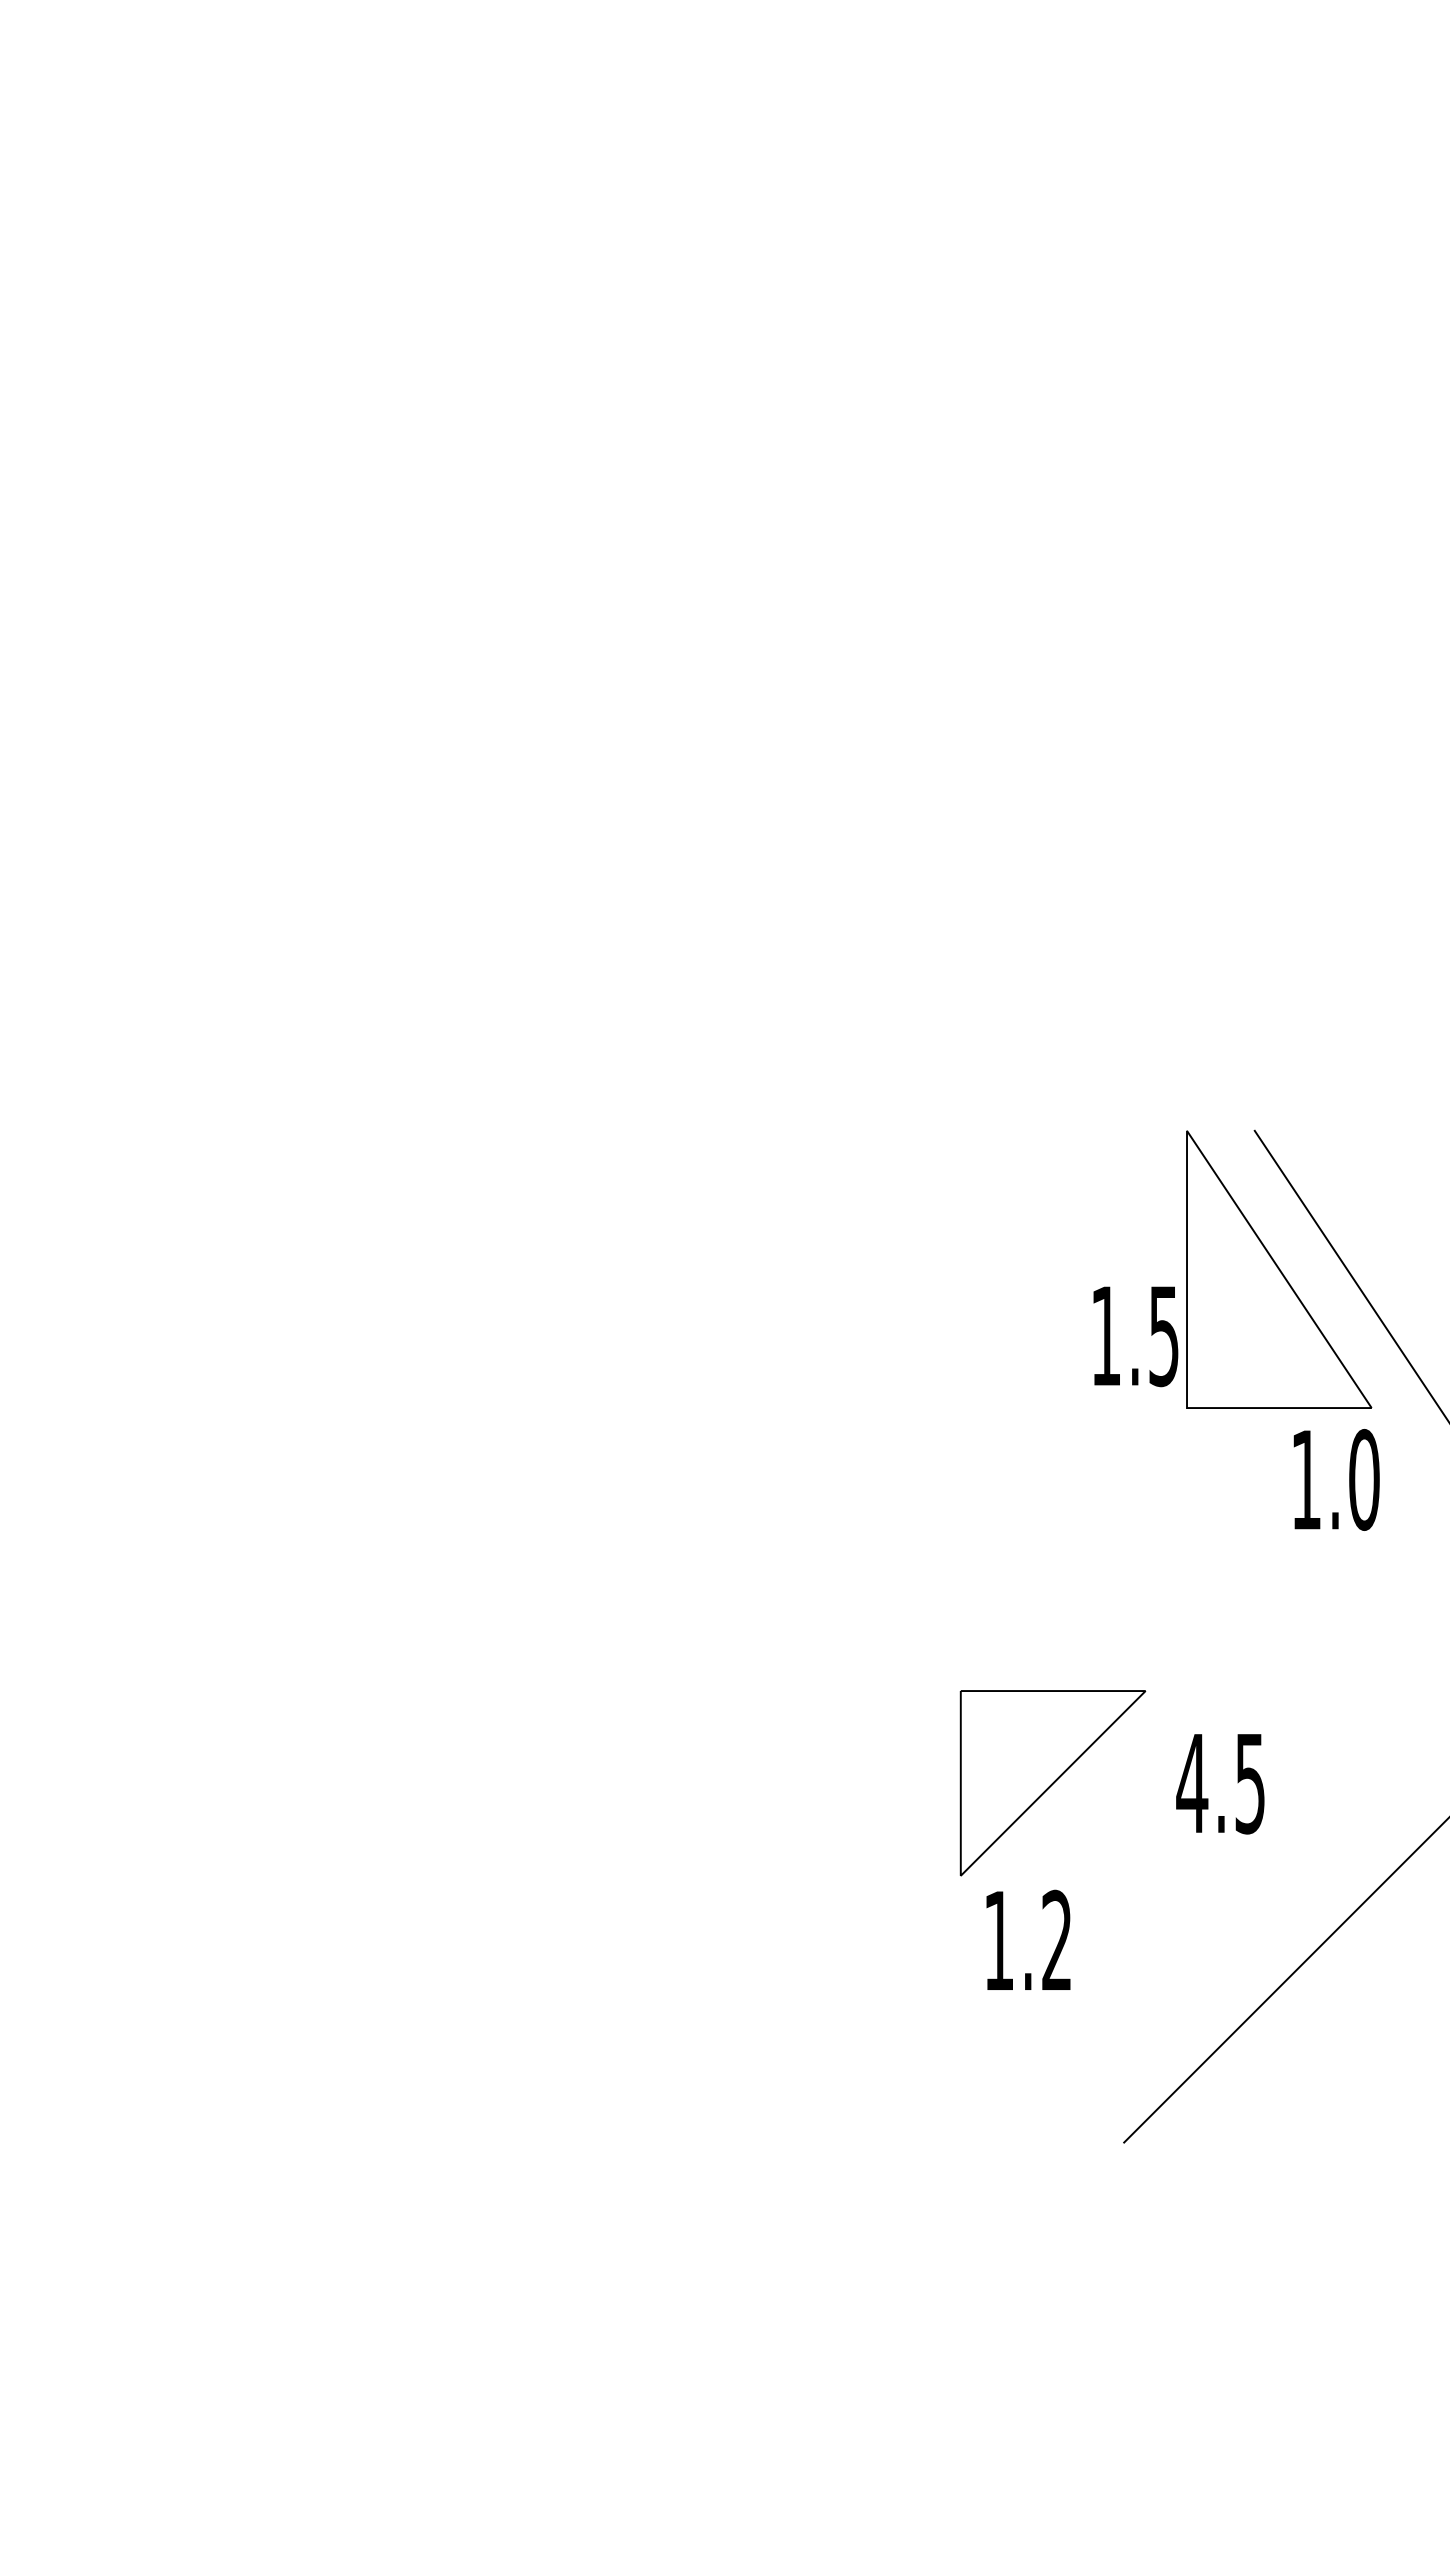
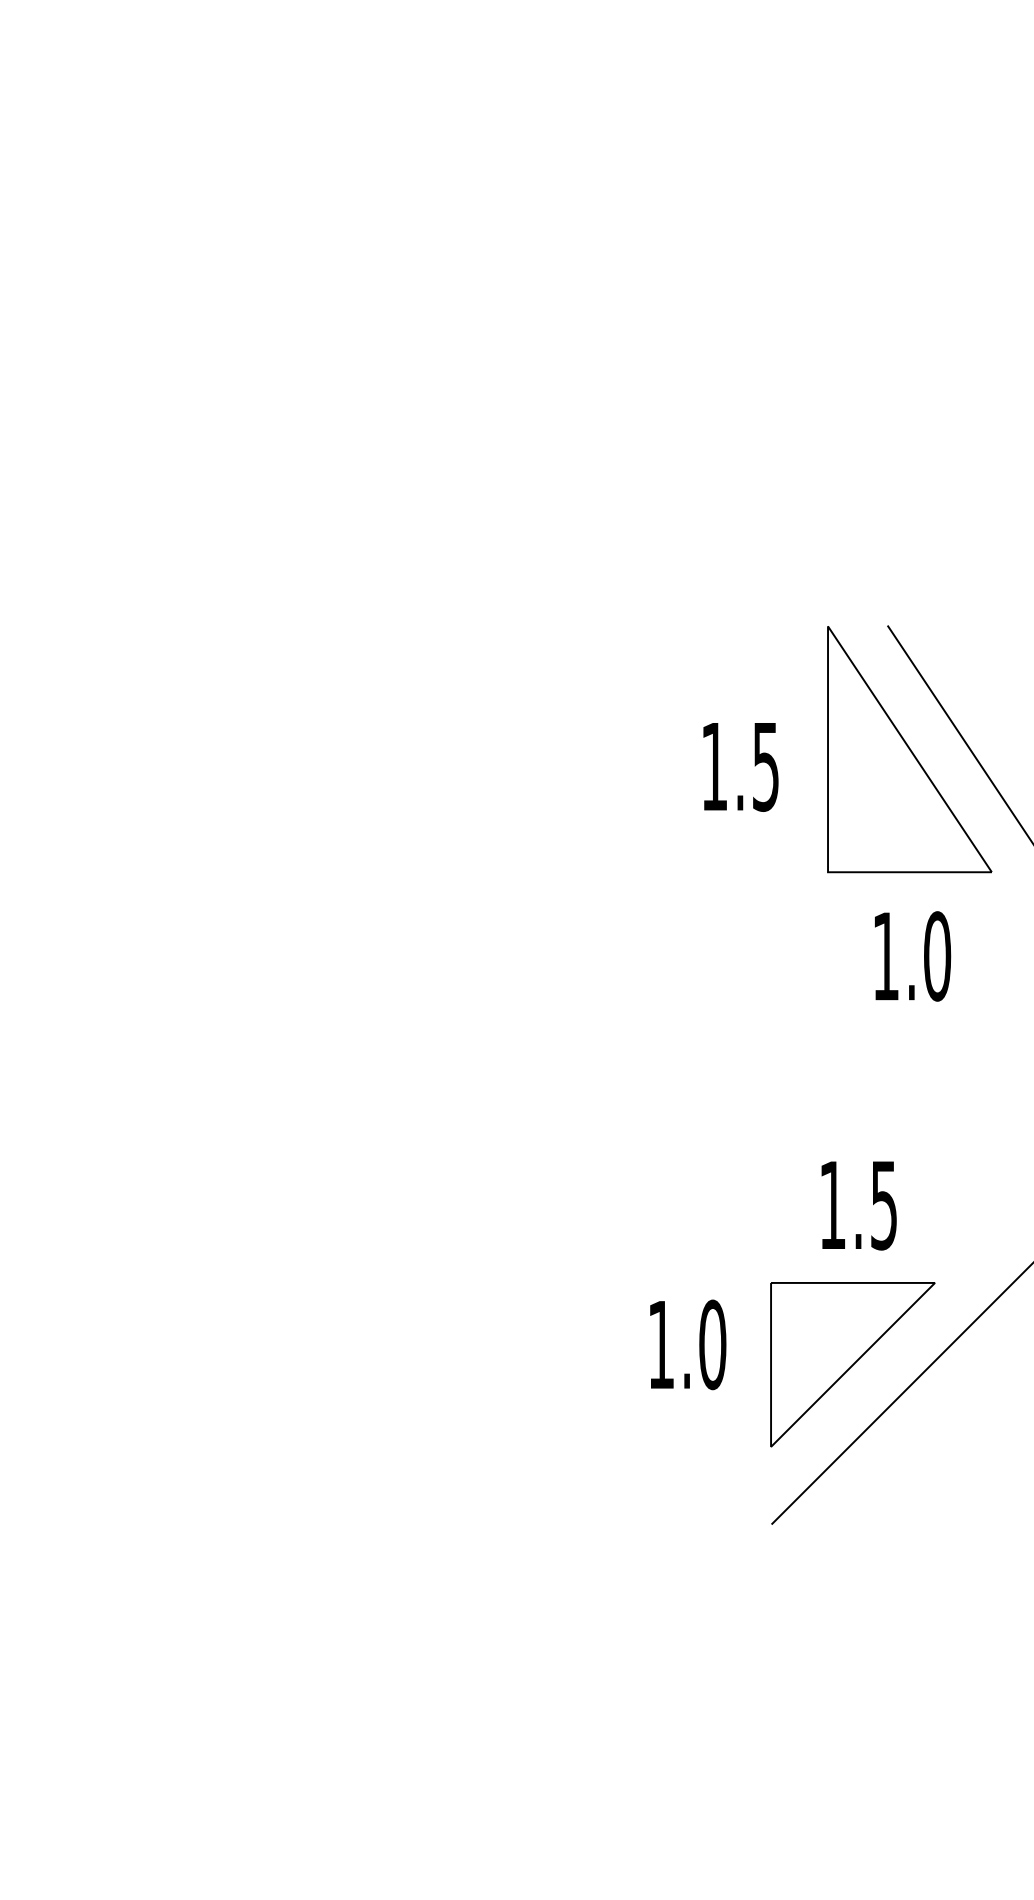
text: (1135, 1336) -> (740, 767), moved
text: (1336, 1479) -> (912, 956), moved
part: (1052, 1783) -> (852, 1364), moved
text: (1192, 1783) -> (832, 1205), 4.5 -> 1.5
text: (1057, 1940) -> (713, 1344), 1.2 -> 1.0

